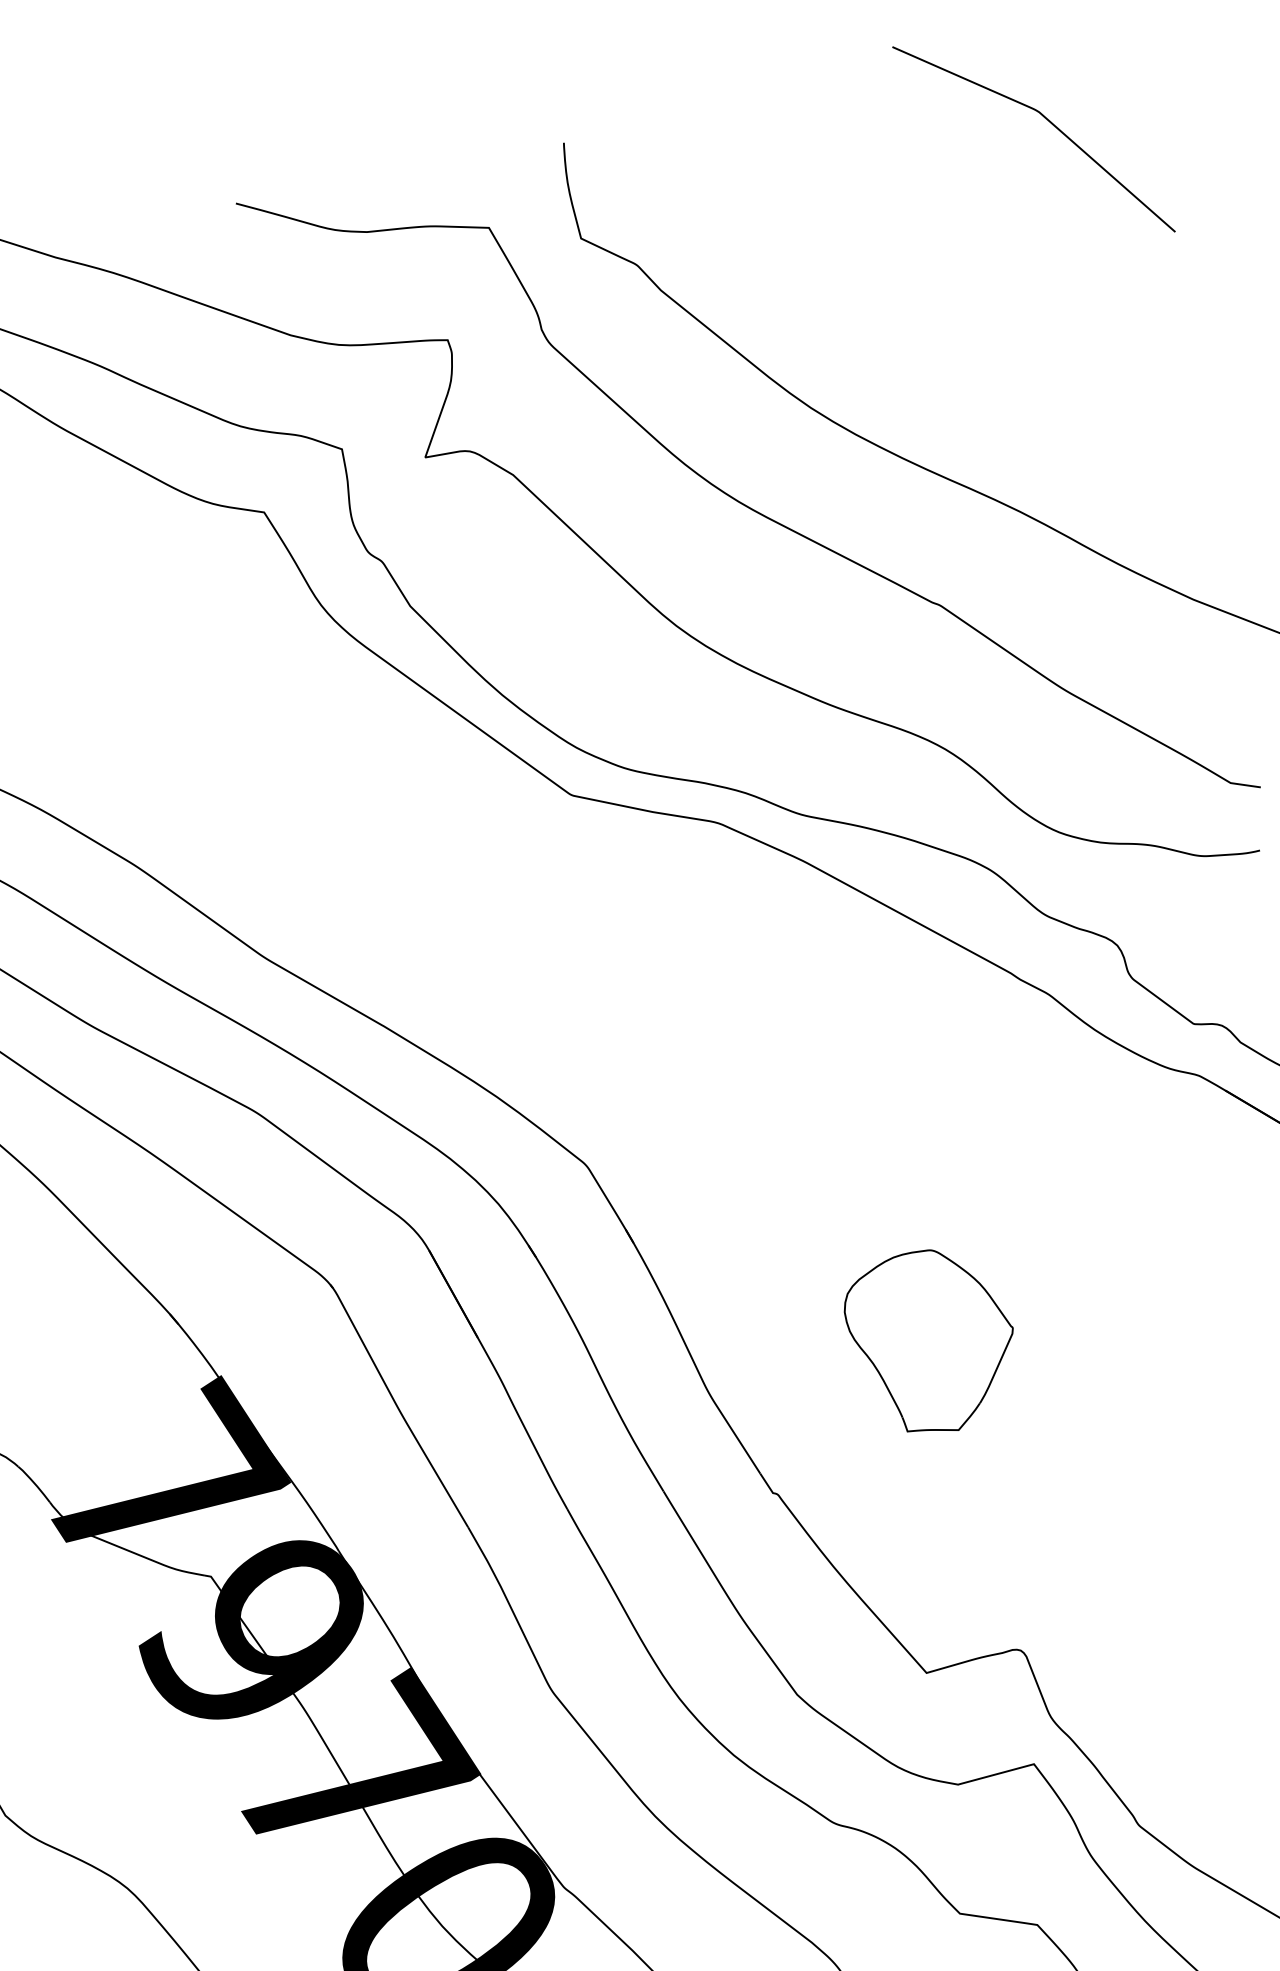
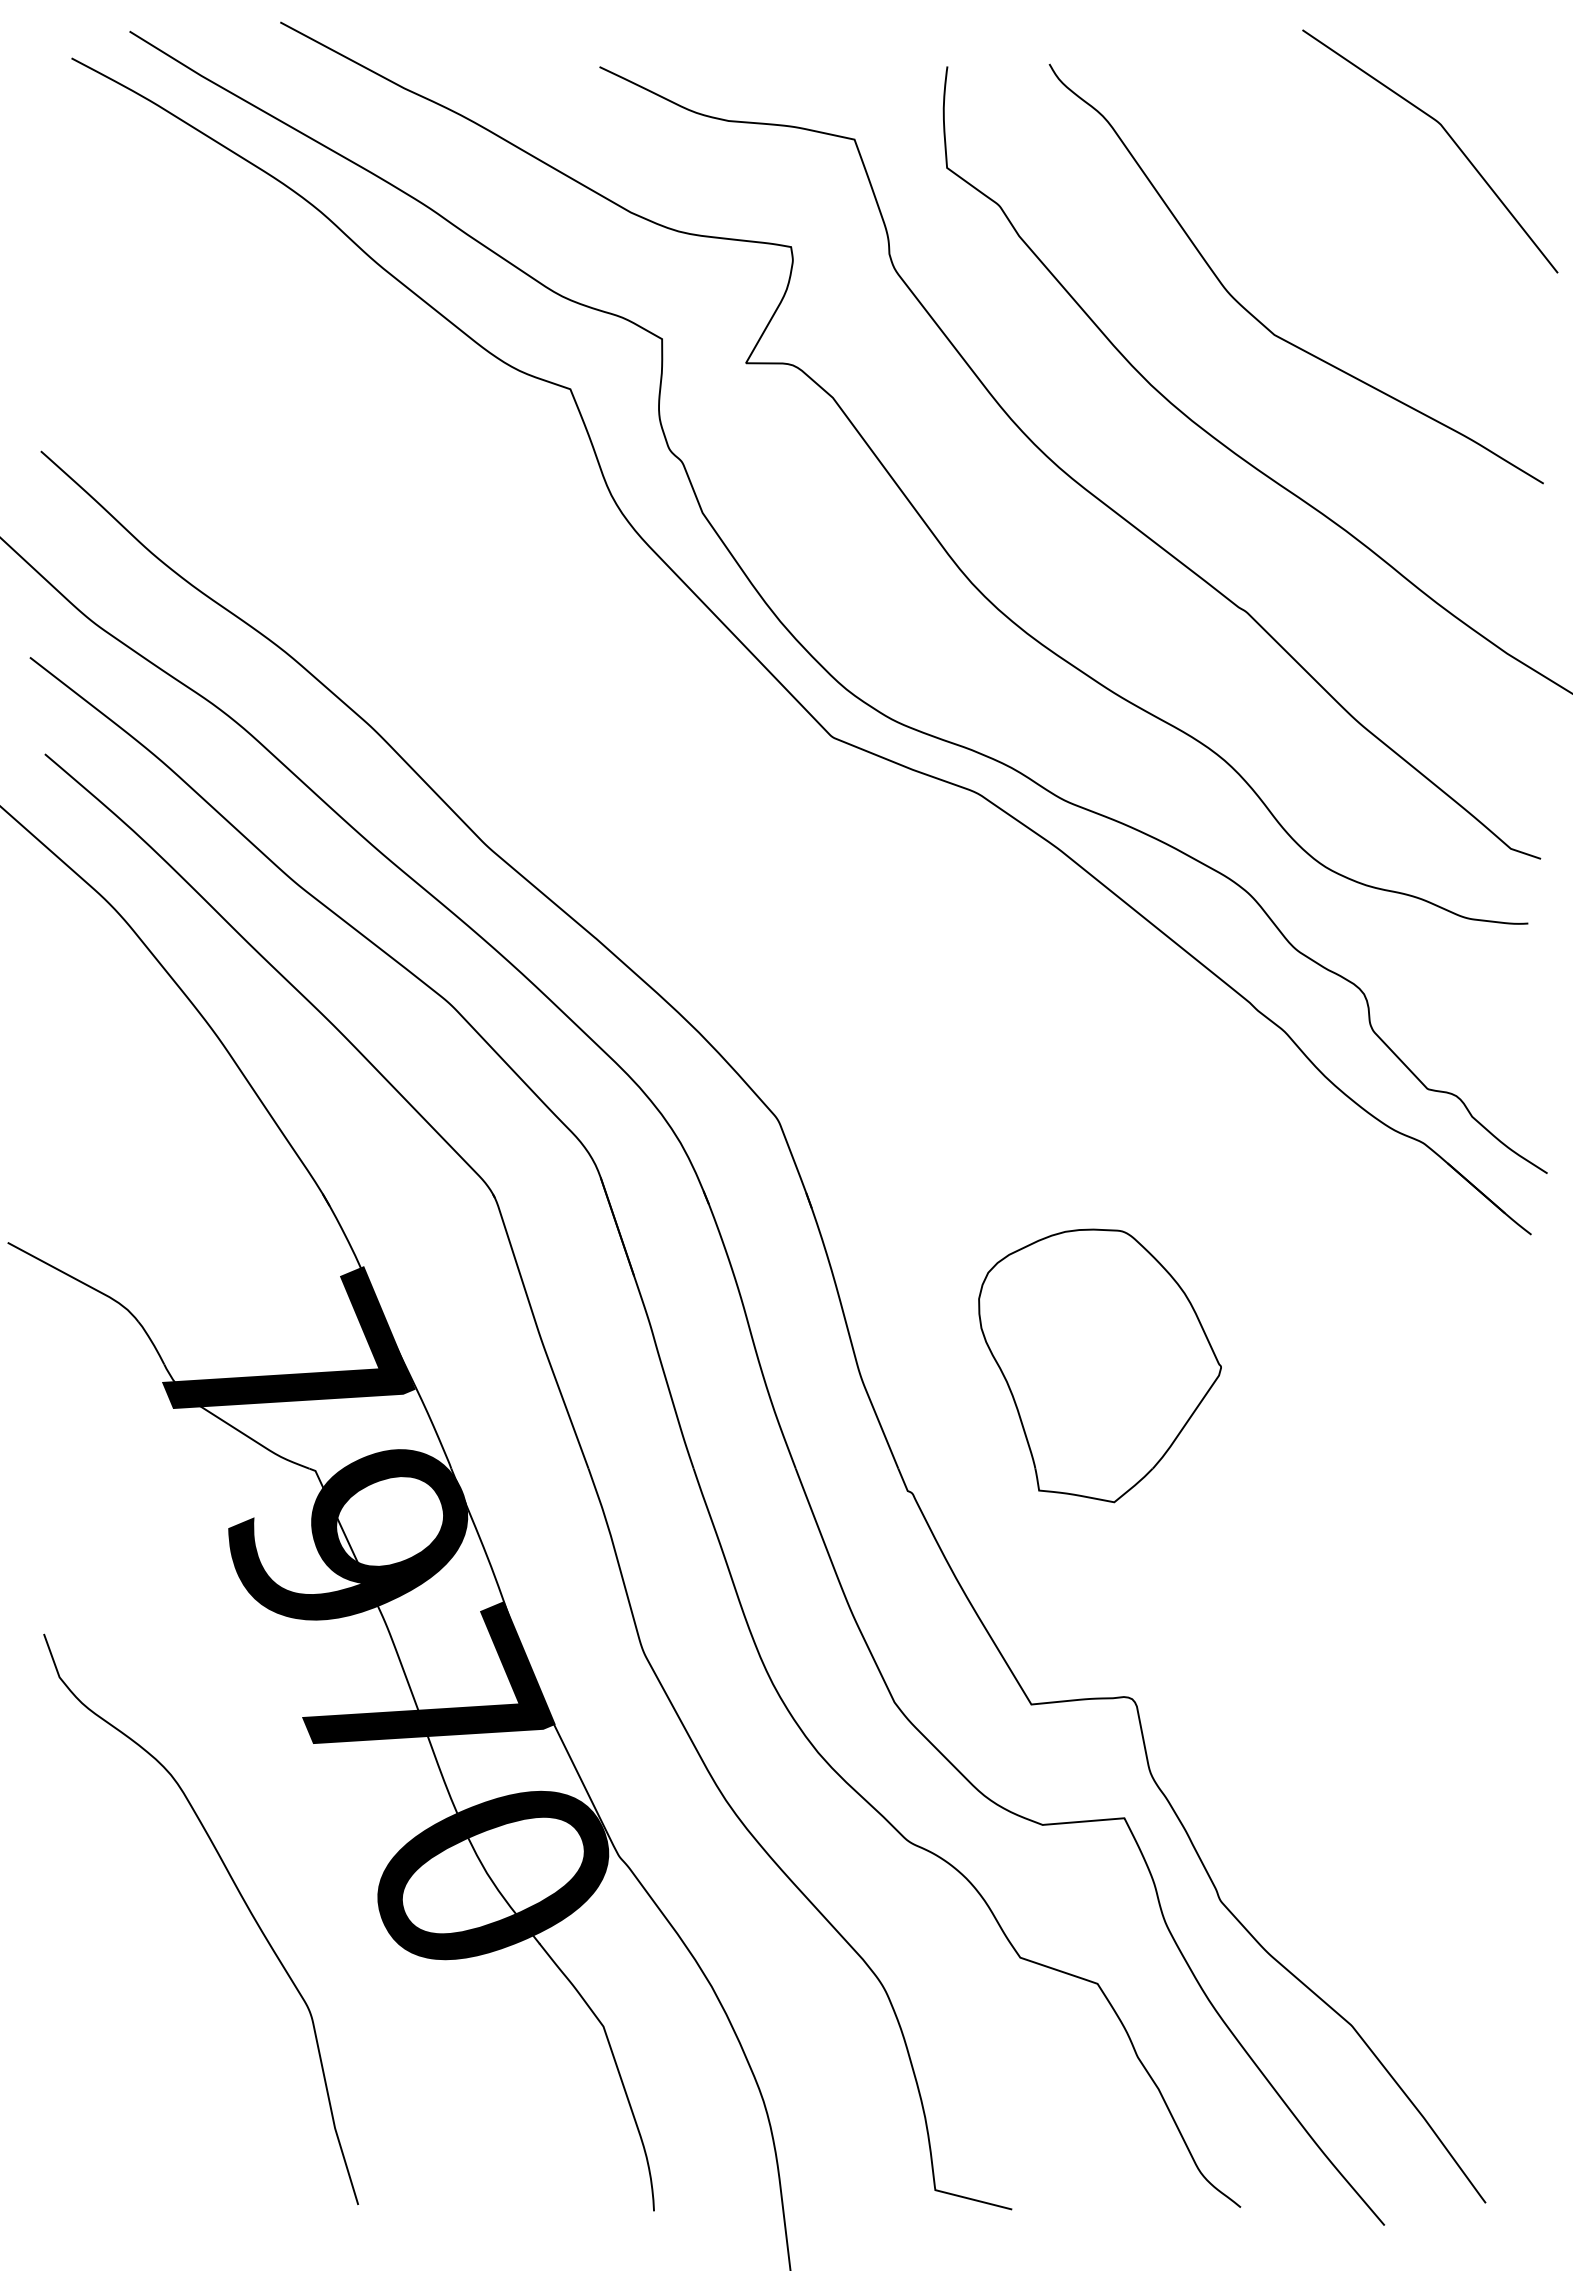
curve: (897, 325) -> (1255, 316), added
part: (932, 1341) -> (1099, 1365), size x1.43

